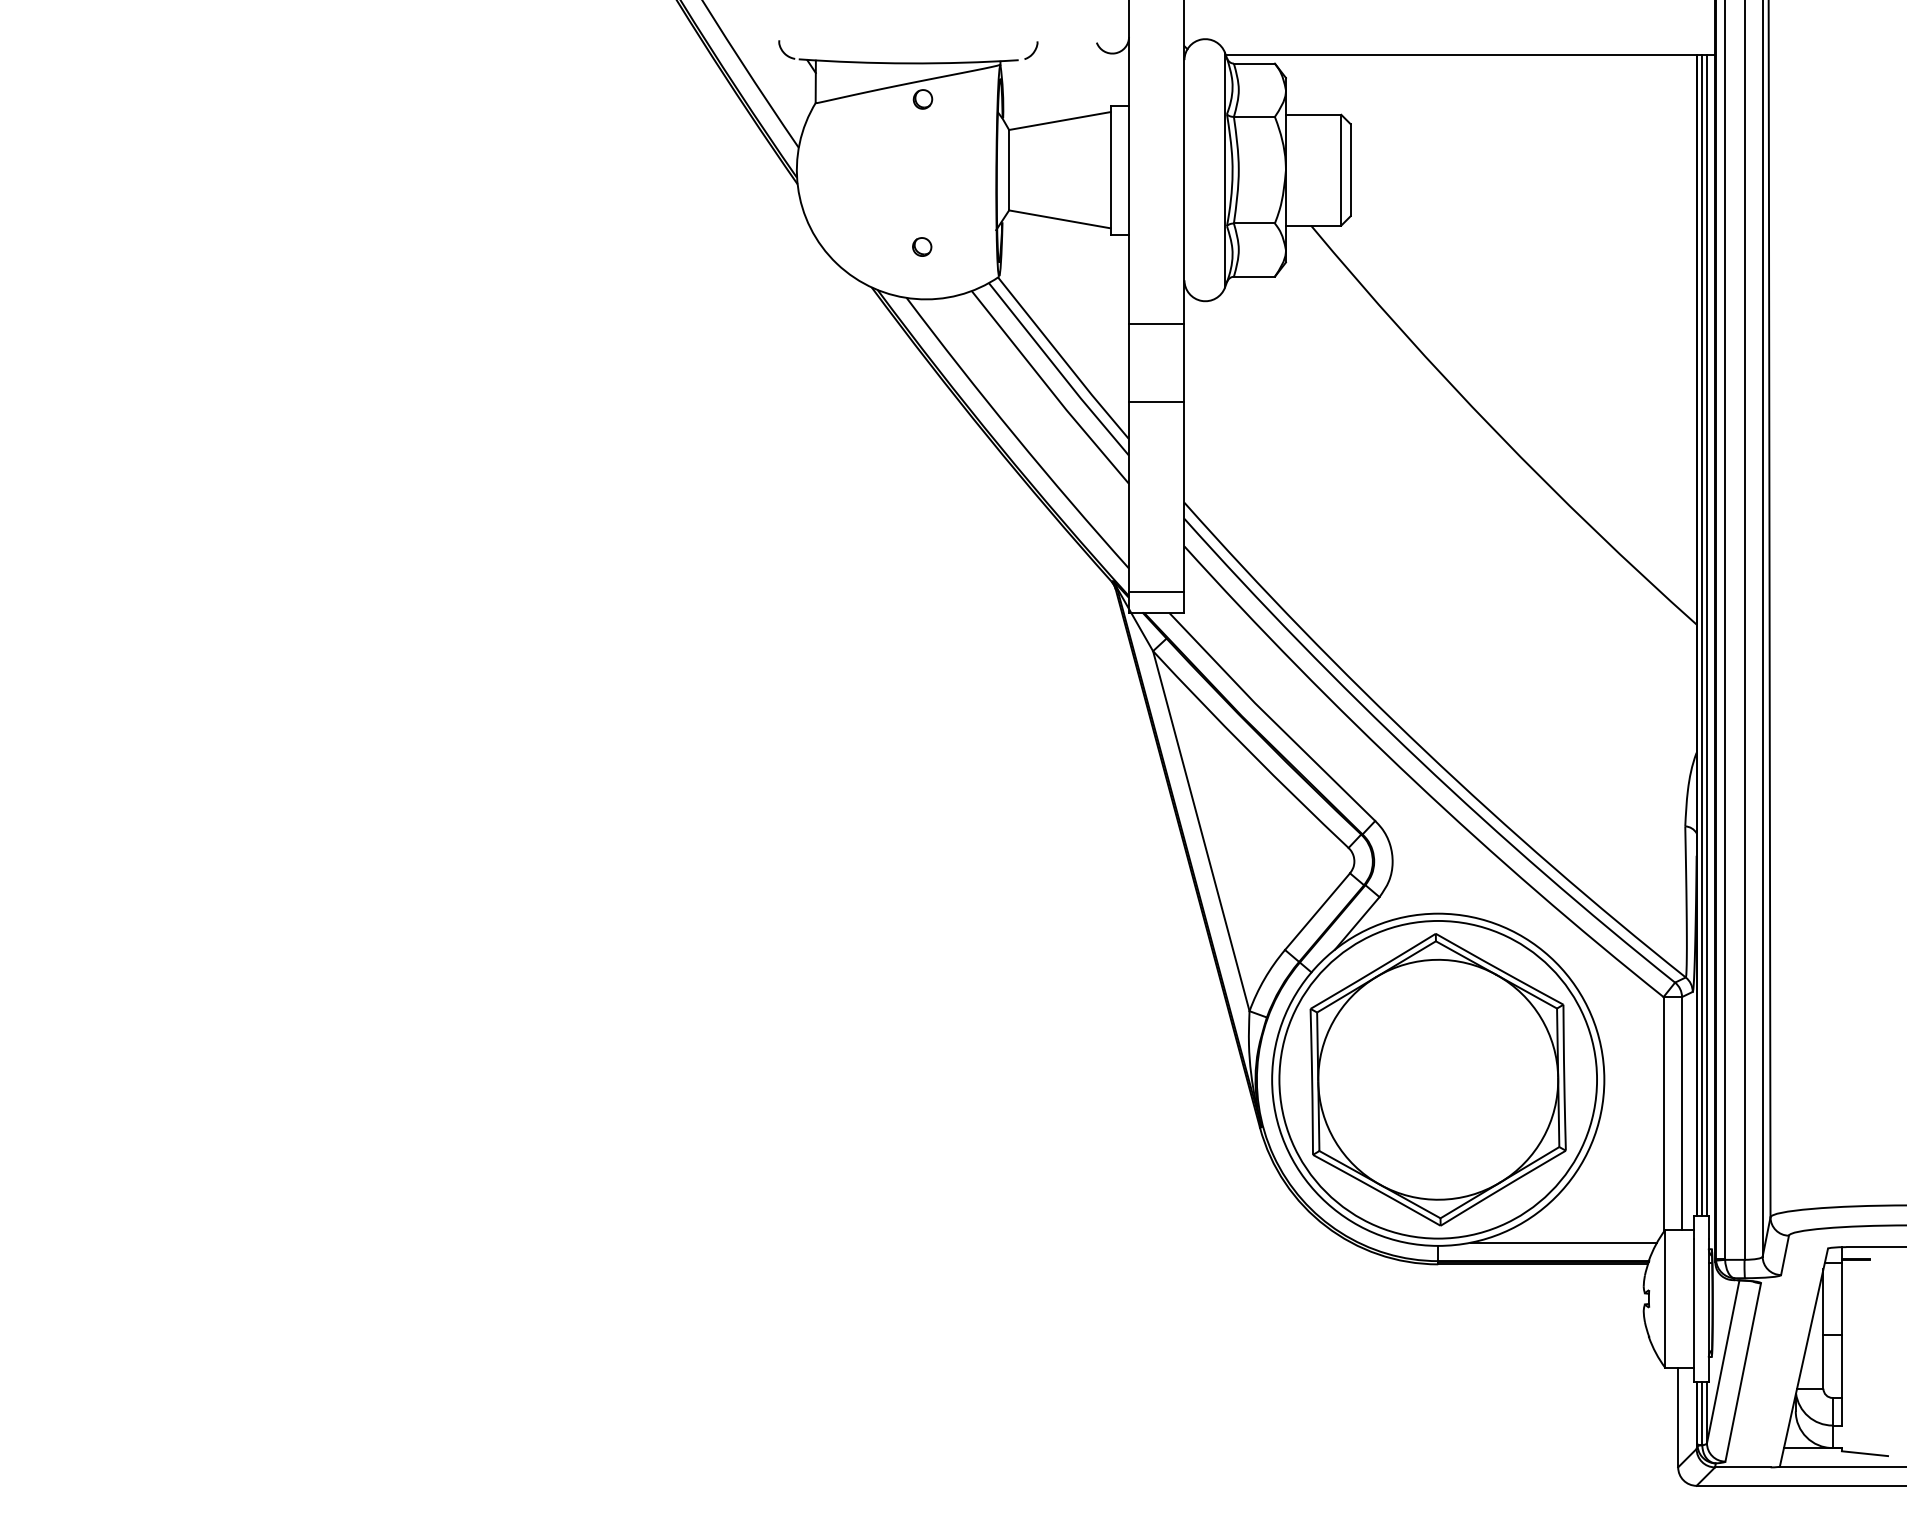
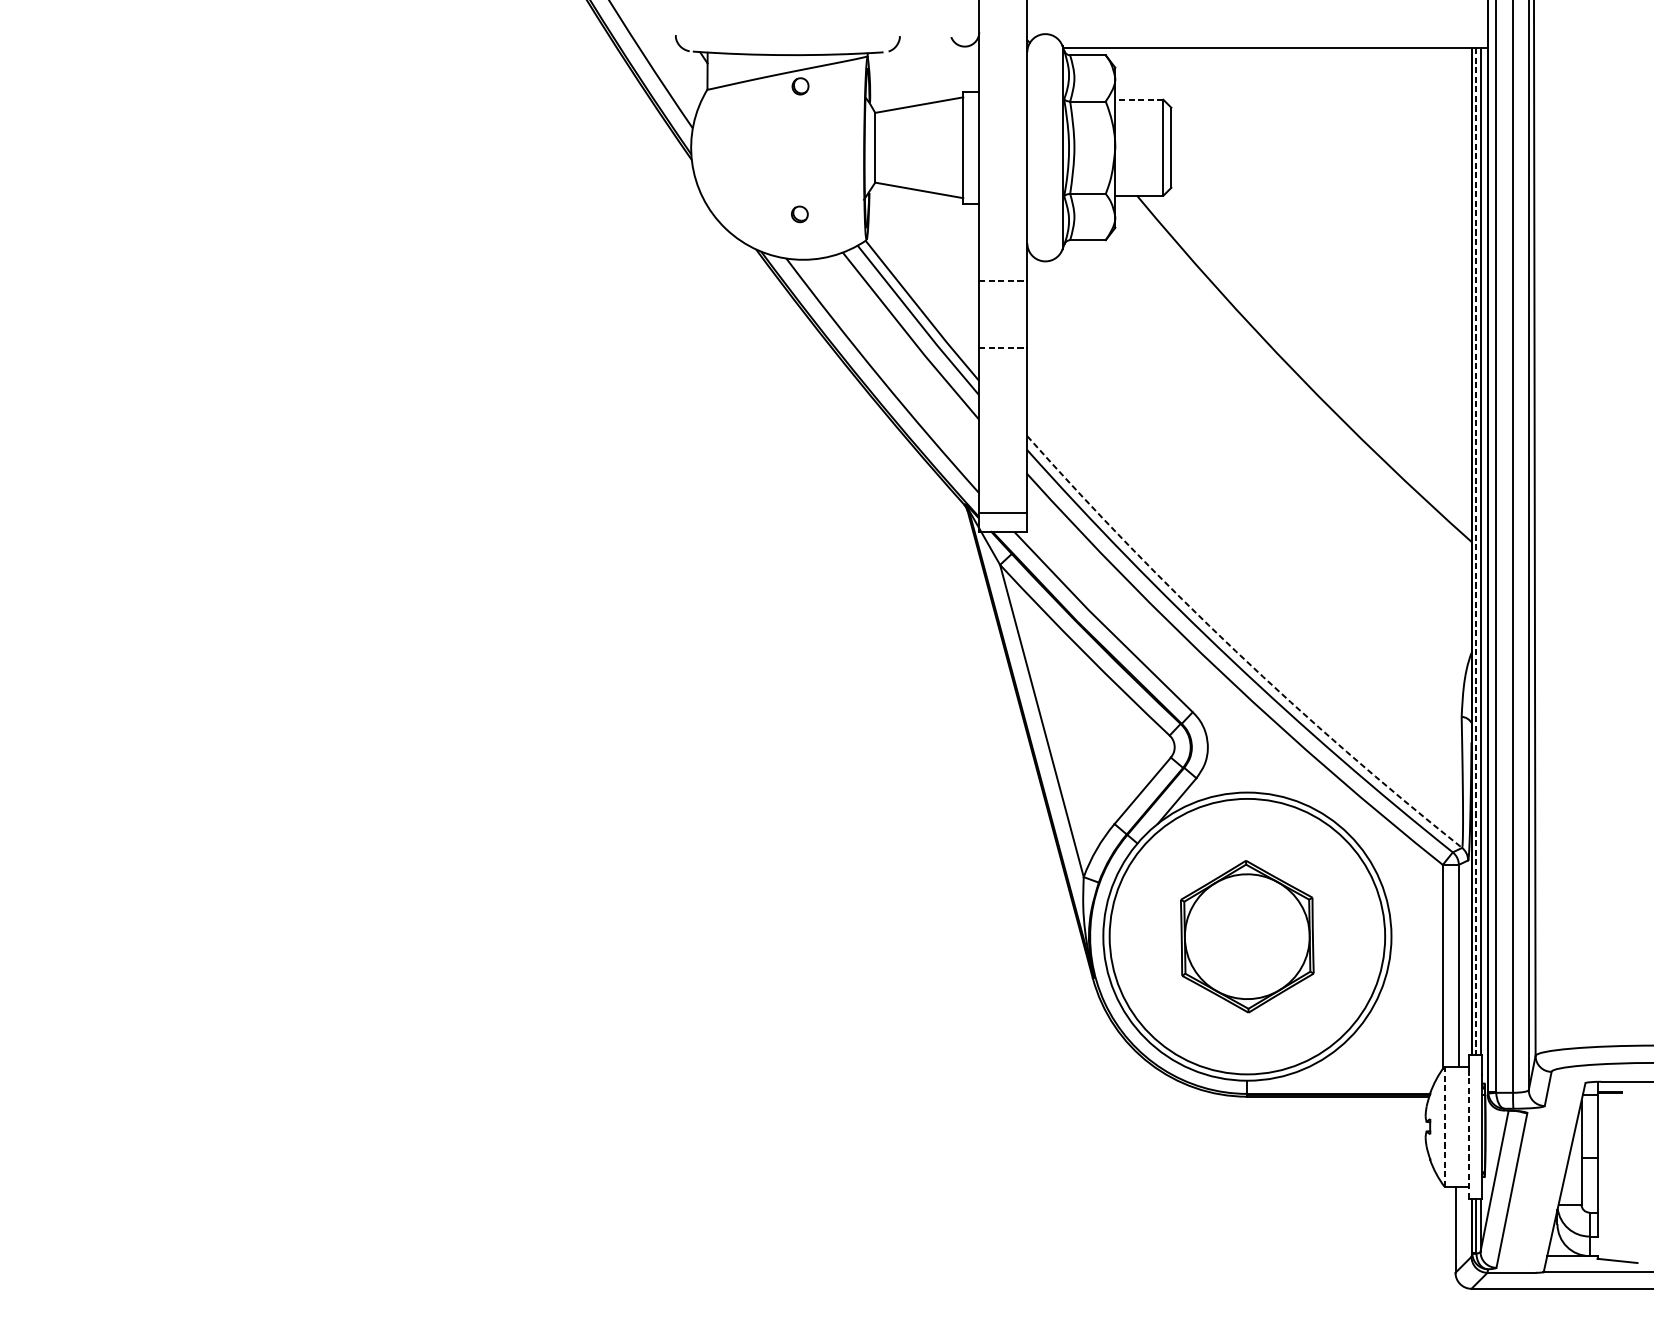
line: (1313, 114) -> (1139, 99), solid -> dashed
line: (1156, 323) -> (1003, 280), solid -> dashed
line: (1156, 401) -> (1003, 348), solid -> dashed
line: (1702, 636) -> (1476, 552), solid -> dashed
arc: (1424, 750) -> (1235, 651), solid -> dashed
part: (1437, 1079) -> (1246, 936), size x0.6
line: (1563, 1242) -> (1356, 1077), removed
line: (1665, 1298) -> (1444, 1126), solid -> dashed
line: (1694, 1310) -> (1469, 1136), solid -> dashed

